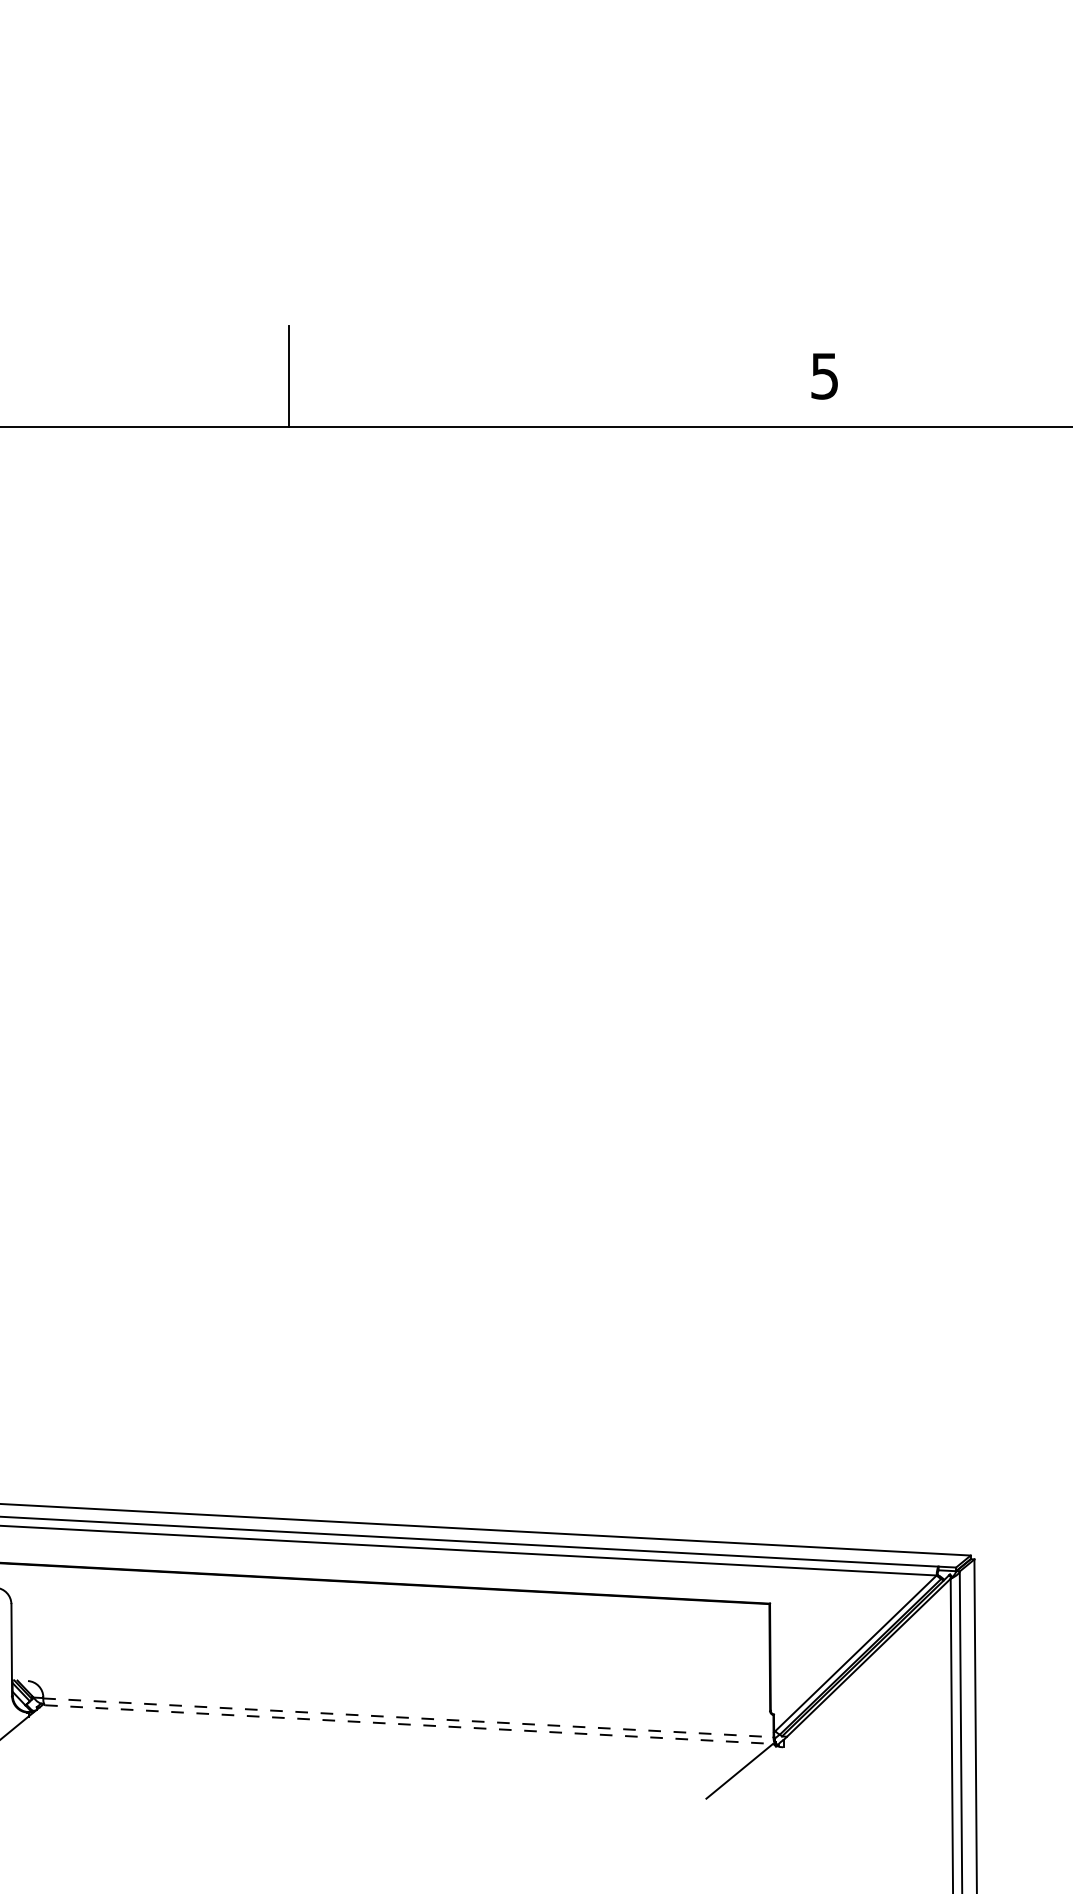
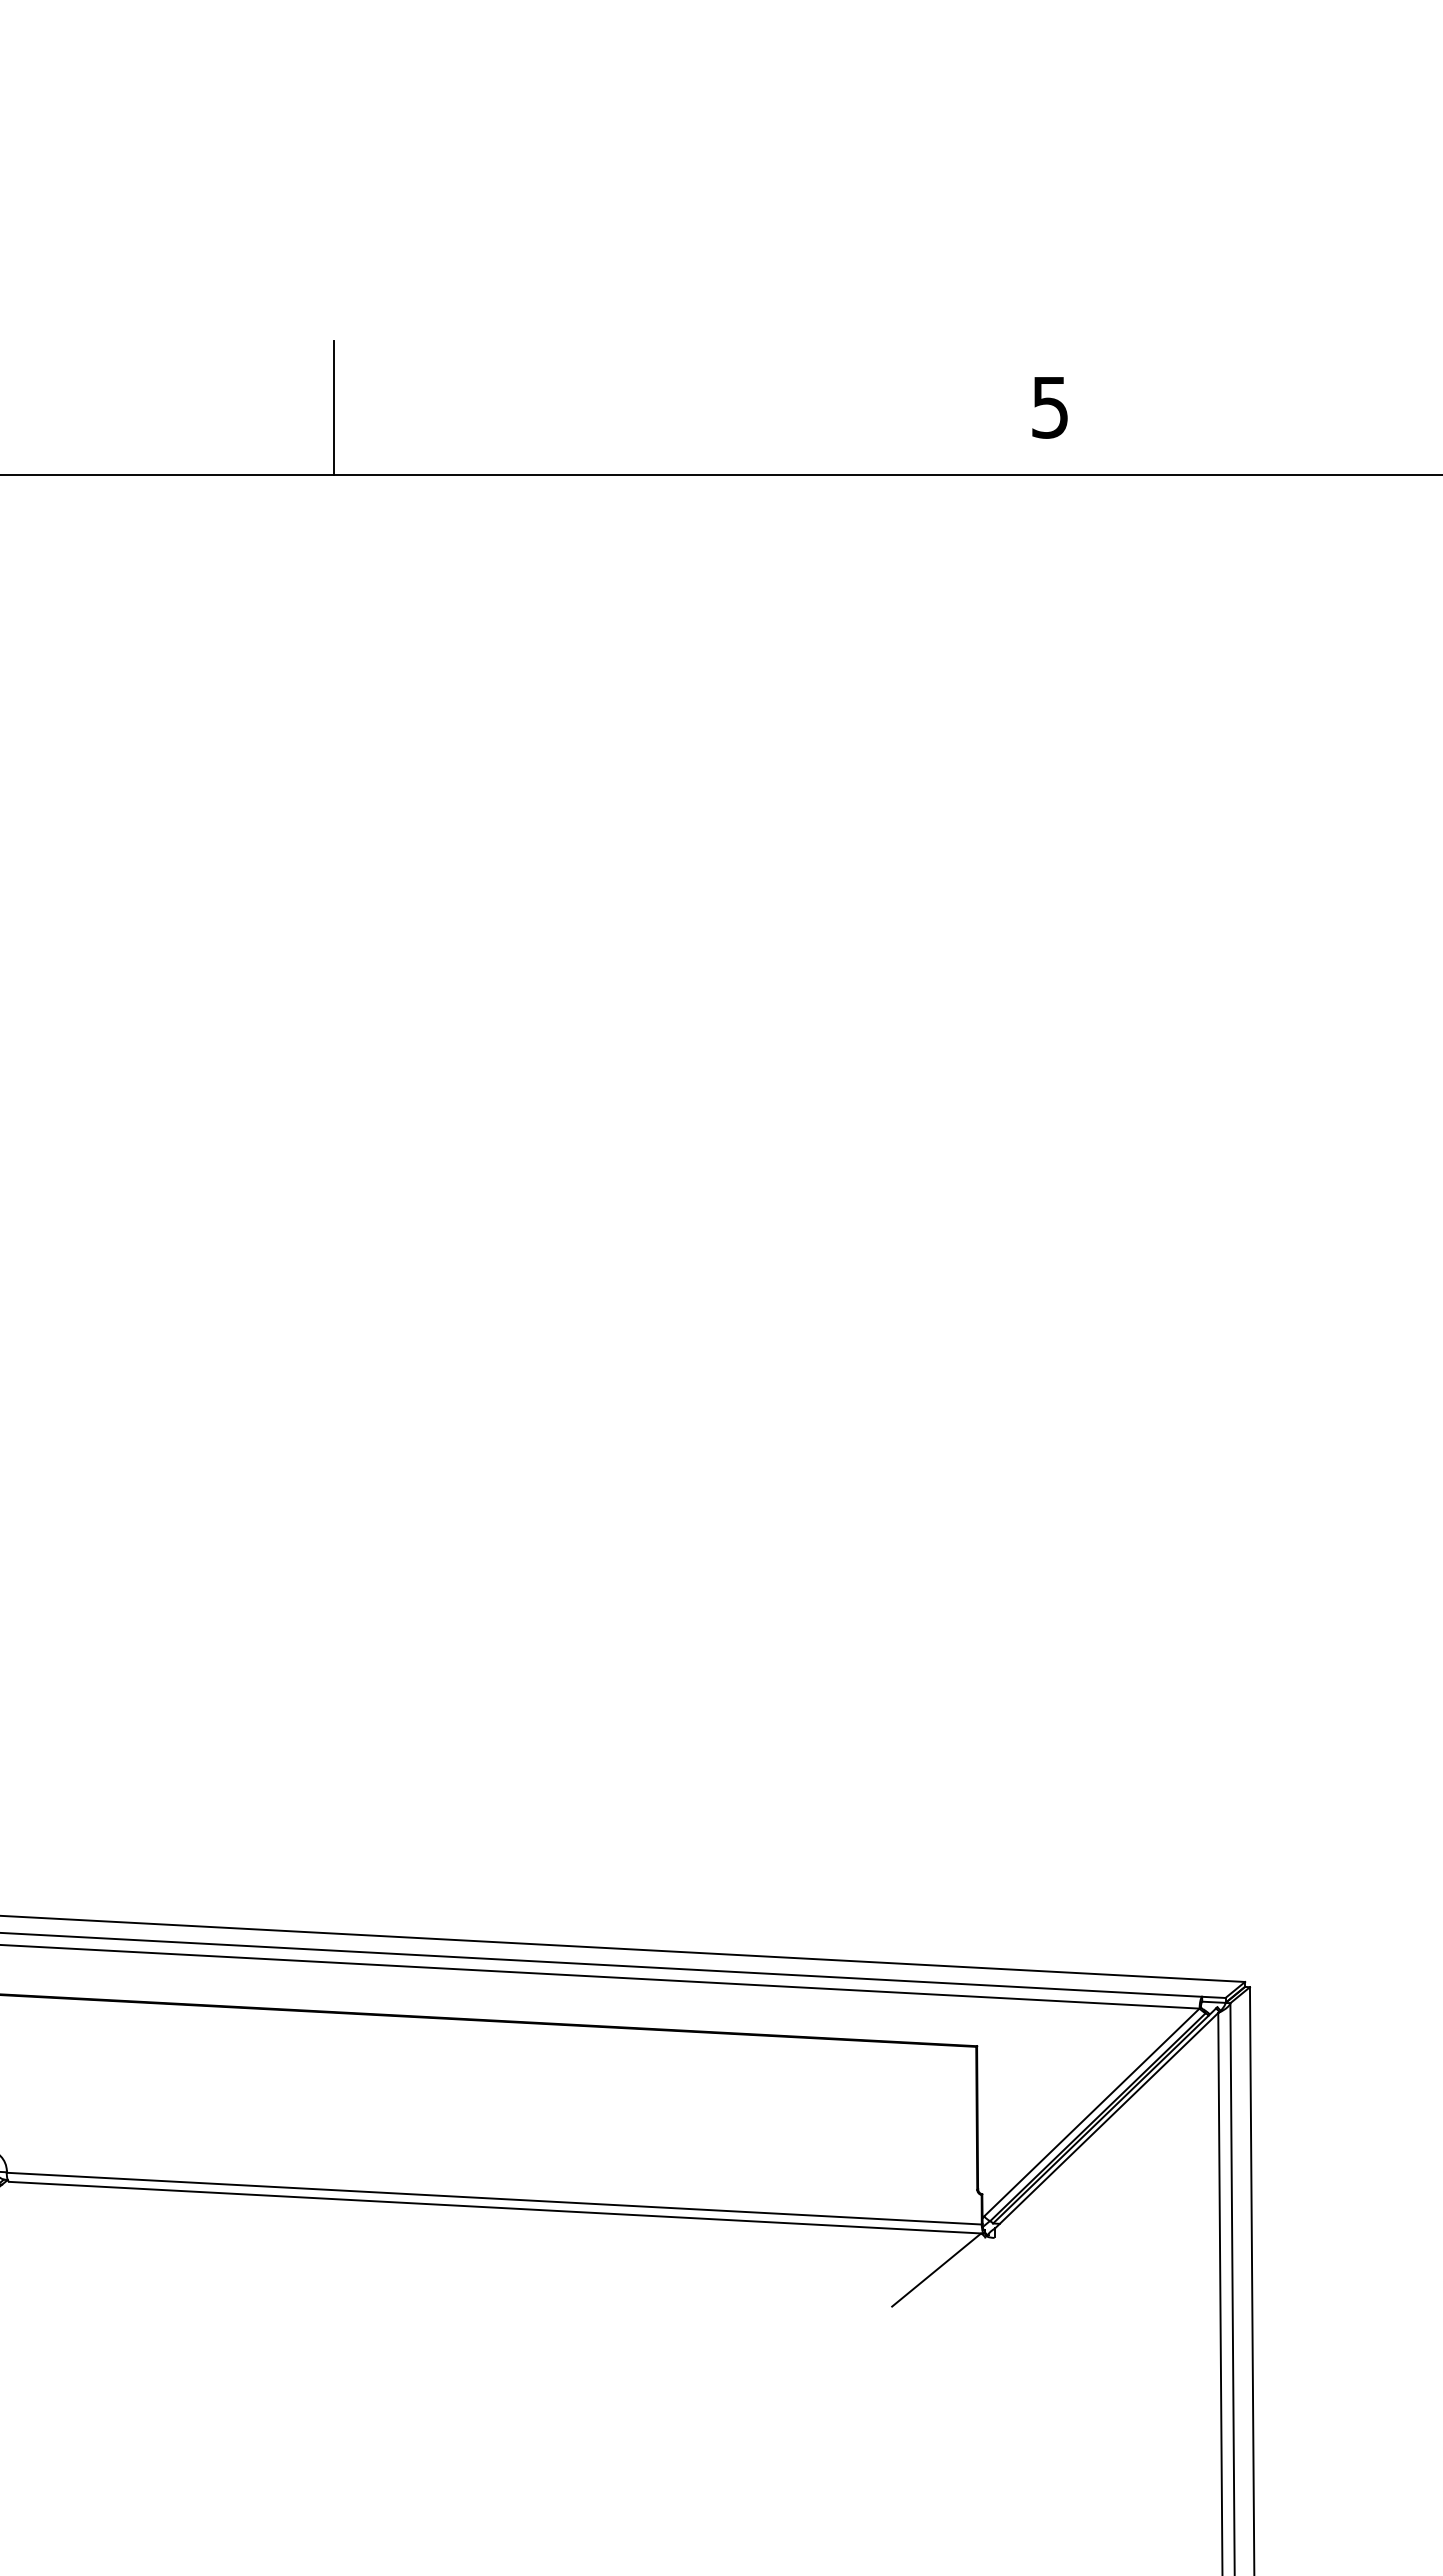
line: (408, 1717) -> (494, 2198), dashed -> solid
line: (410, 1724) -> (497, 2207), dashed -> solid

